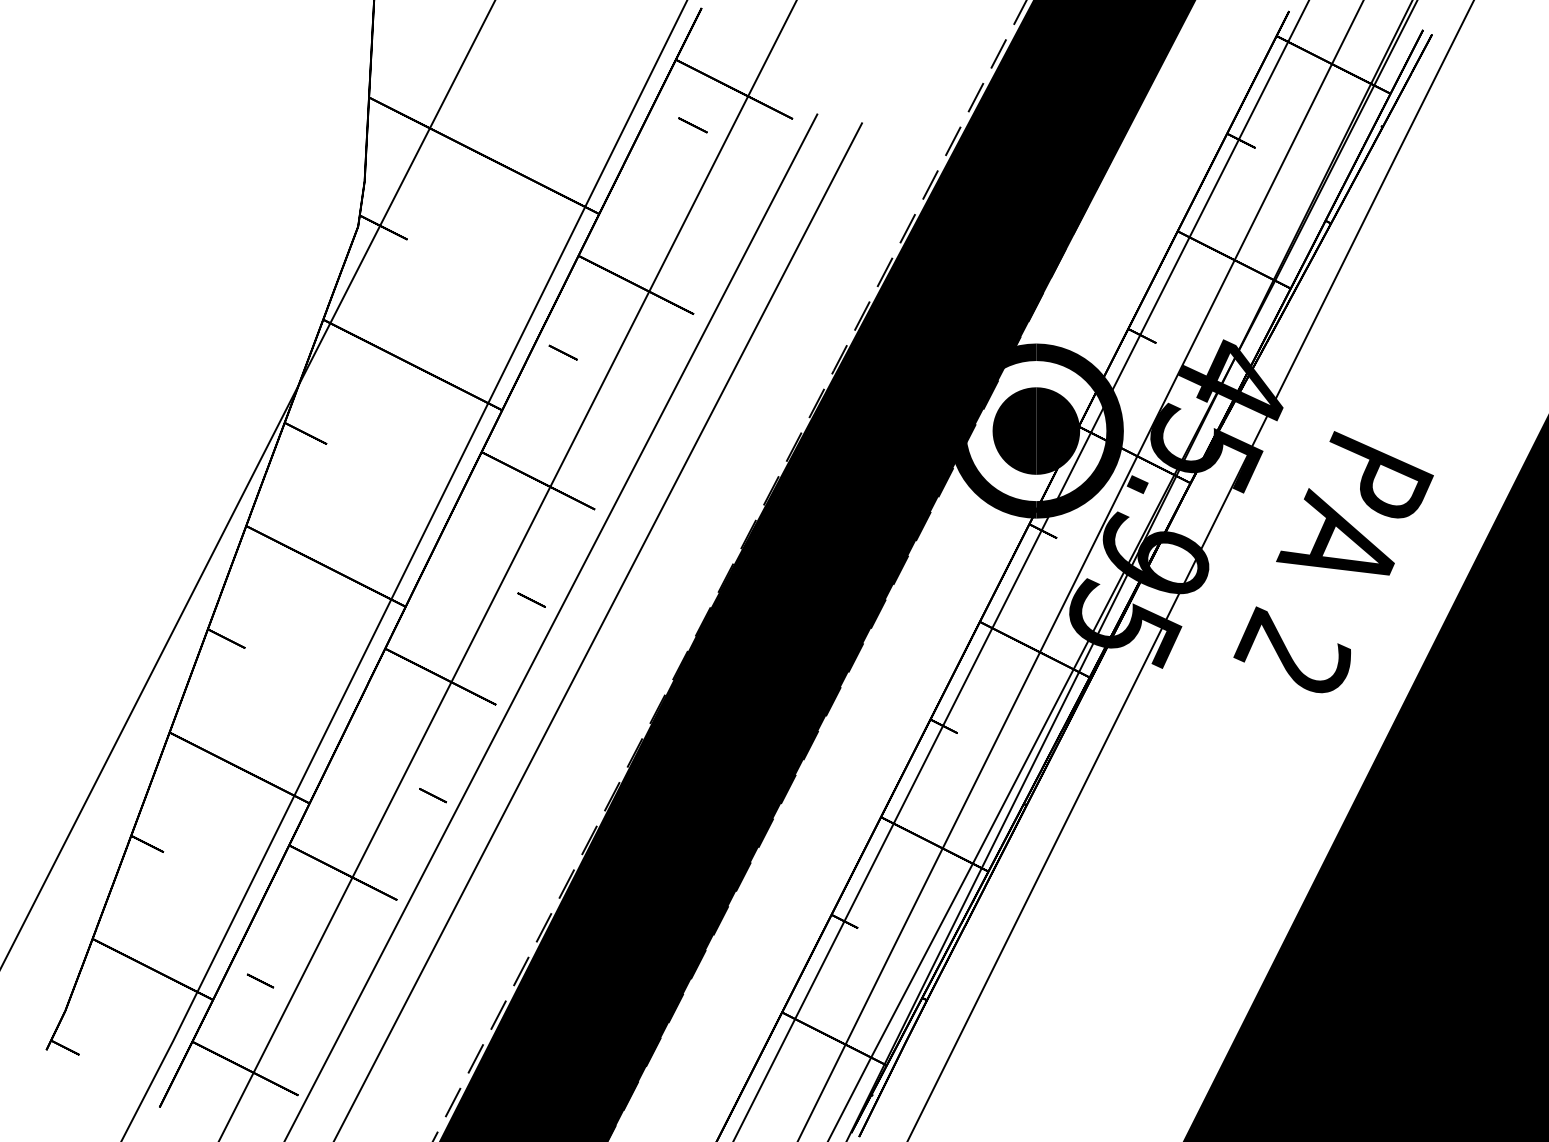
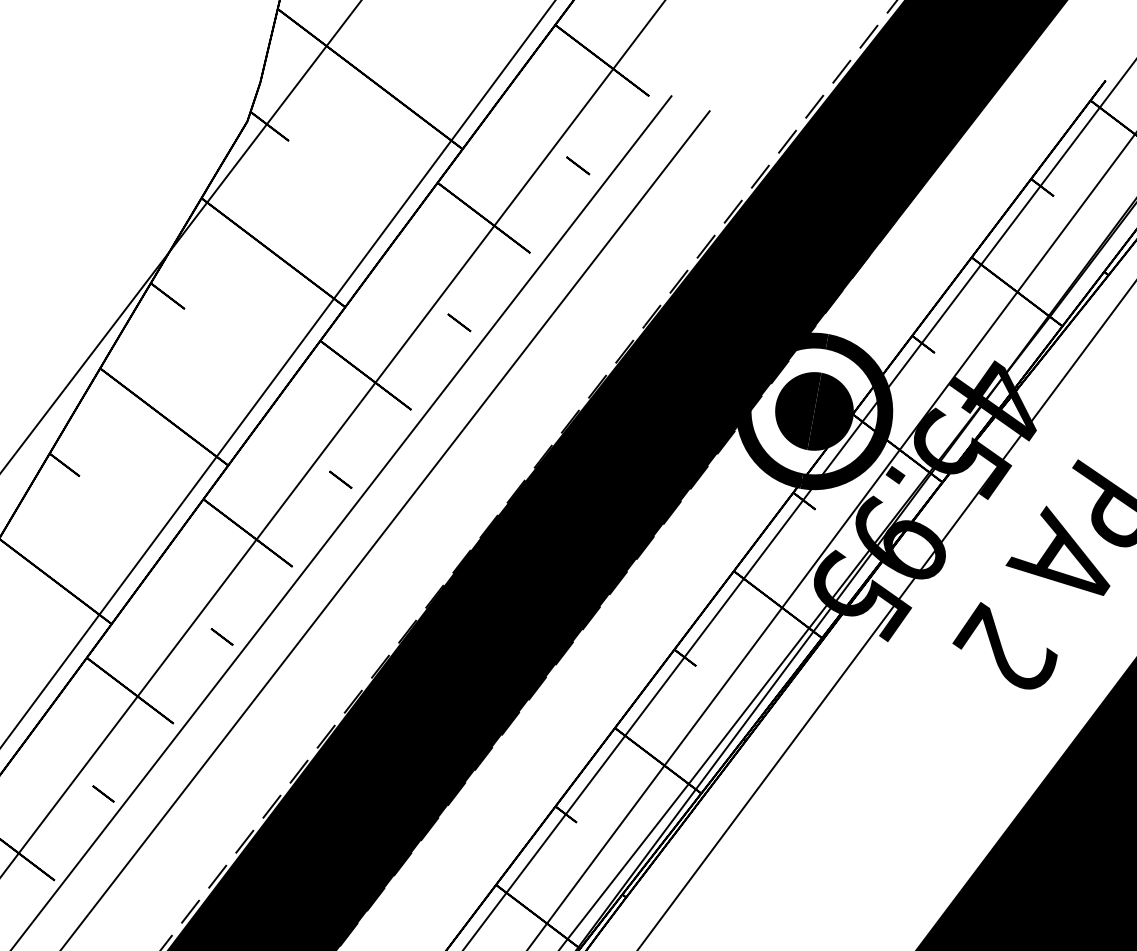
line: (692, 125) -> (577, 165), moved
line: (562, 352) -> (458, 322), moved
line: (260, 980) -> (103, 793), moved

